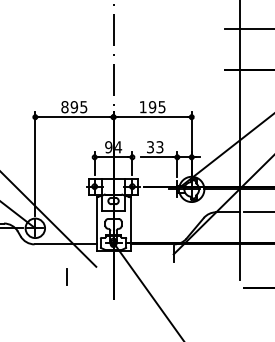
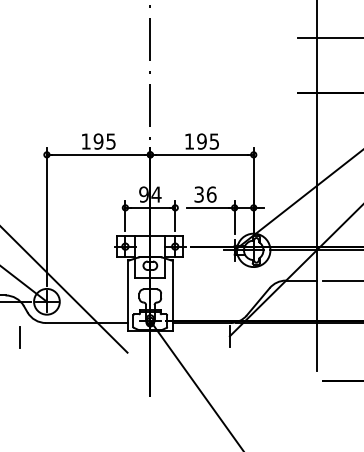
text: (64, 107) -> (85, 141), 895 -> 195
text: (159, 147) -> (211, 194), 33 -> 36
line: (66, 276) -> (19, 337), moved

